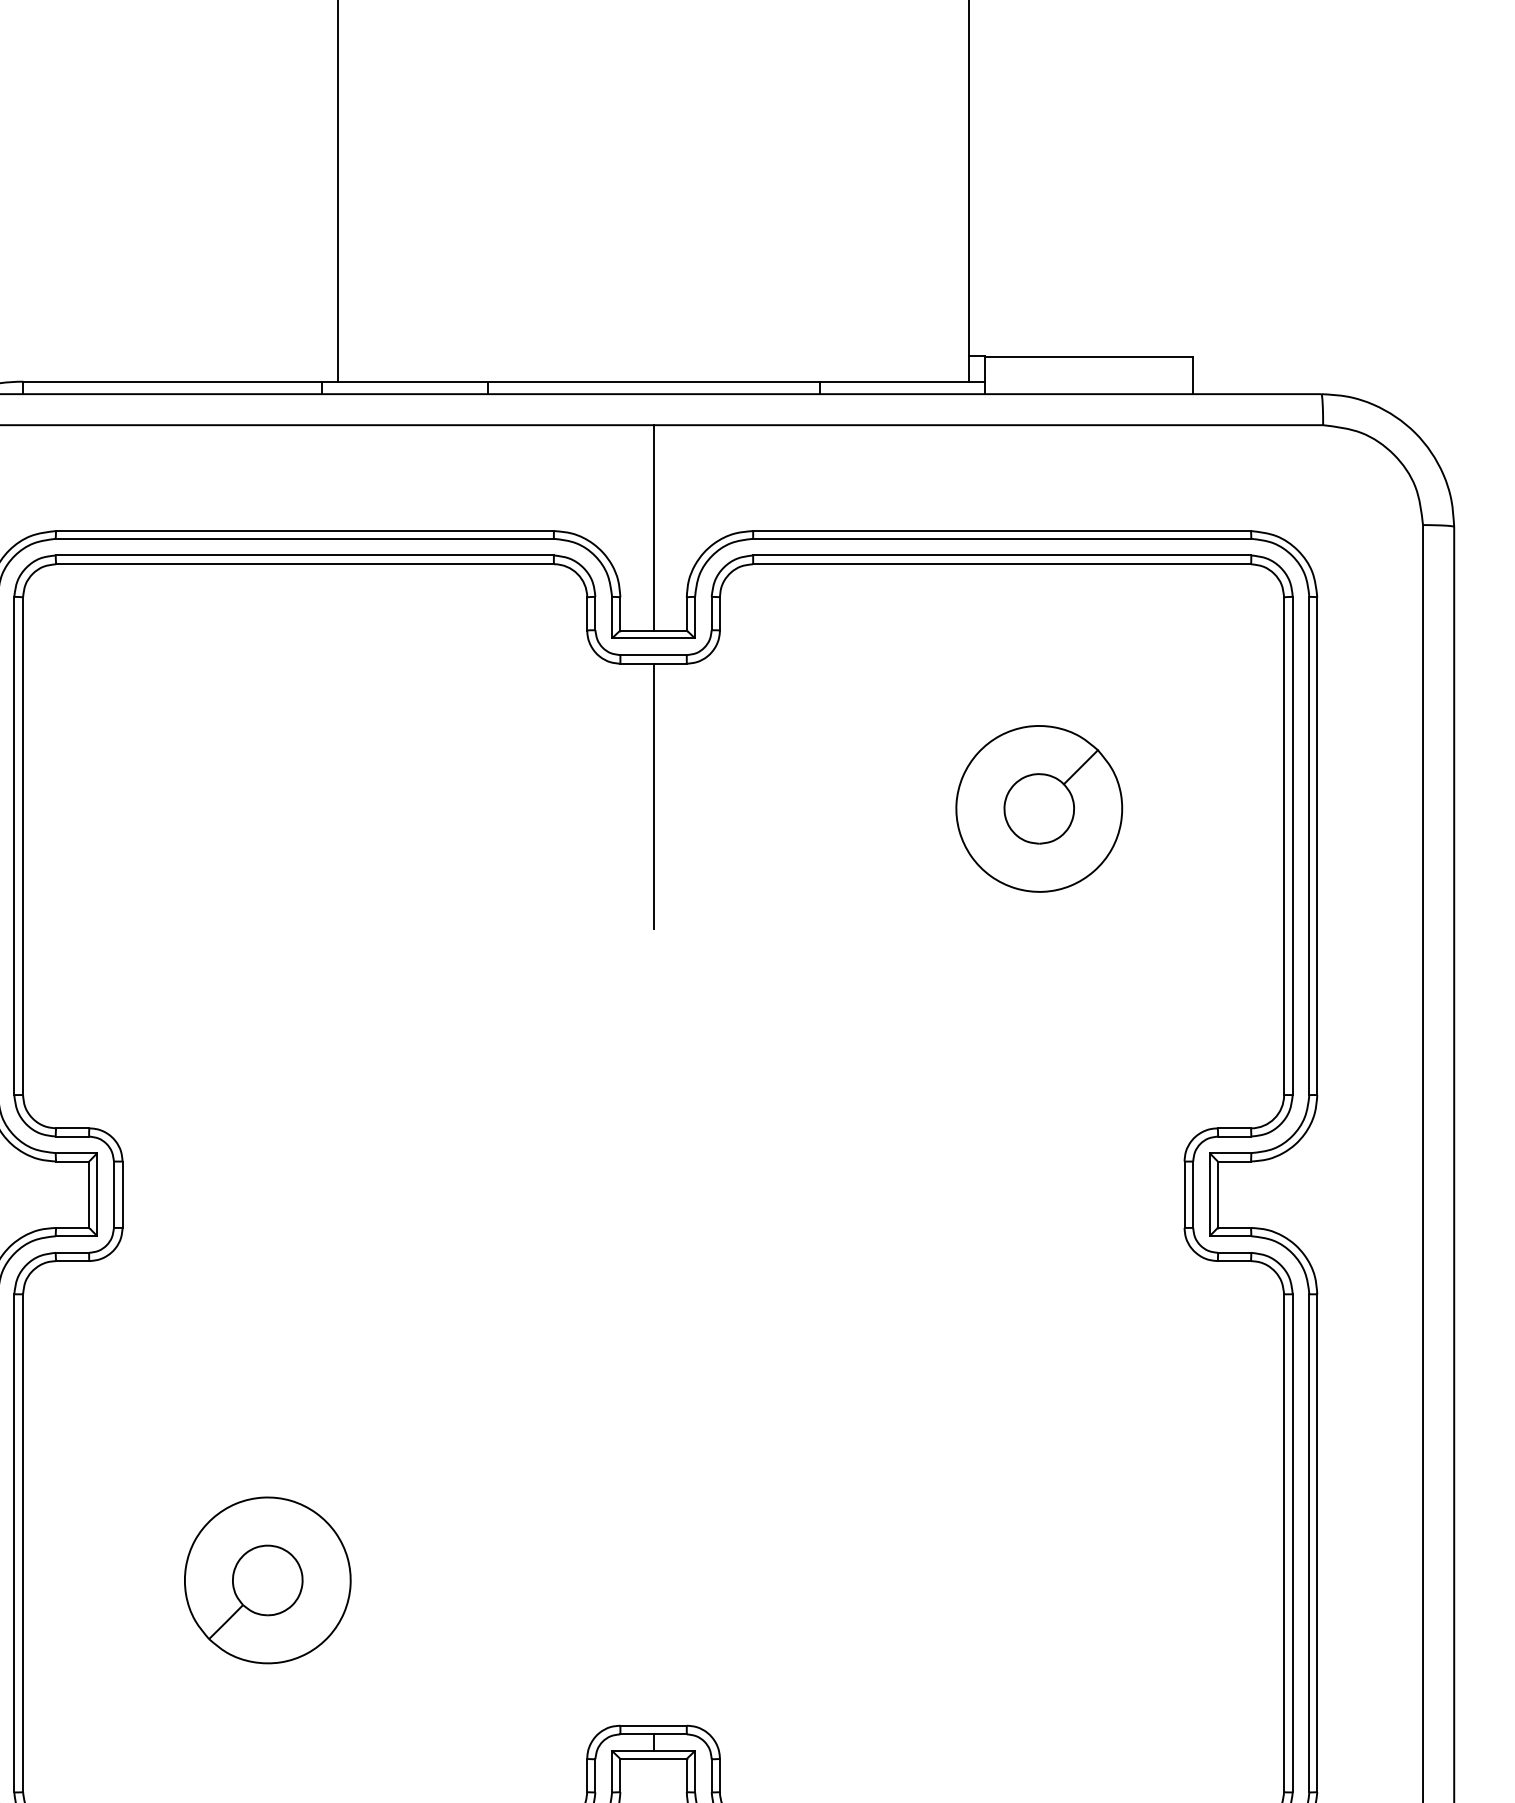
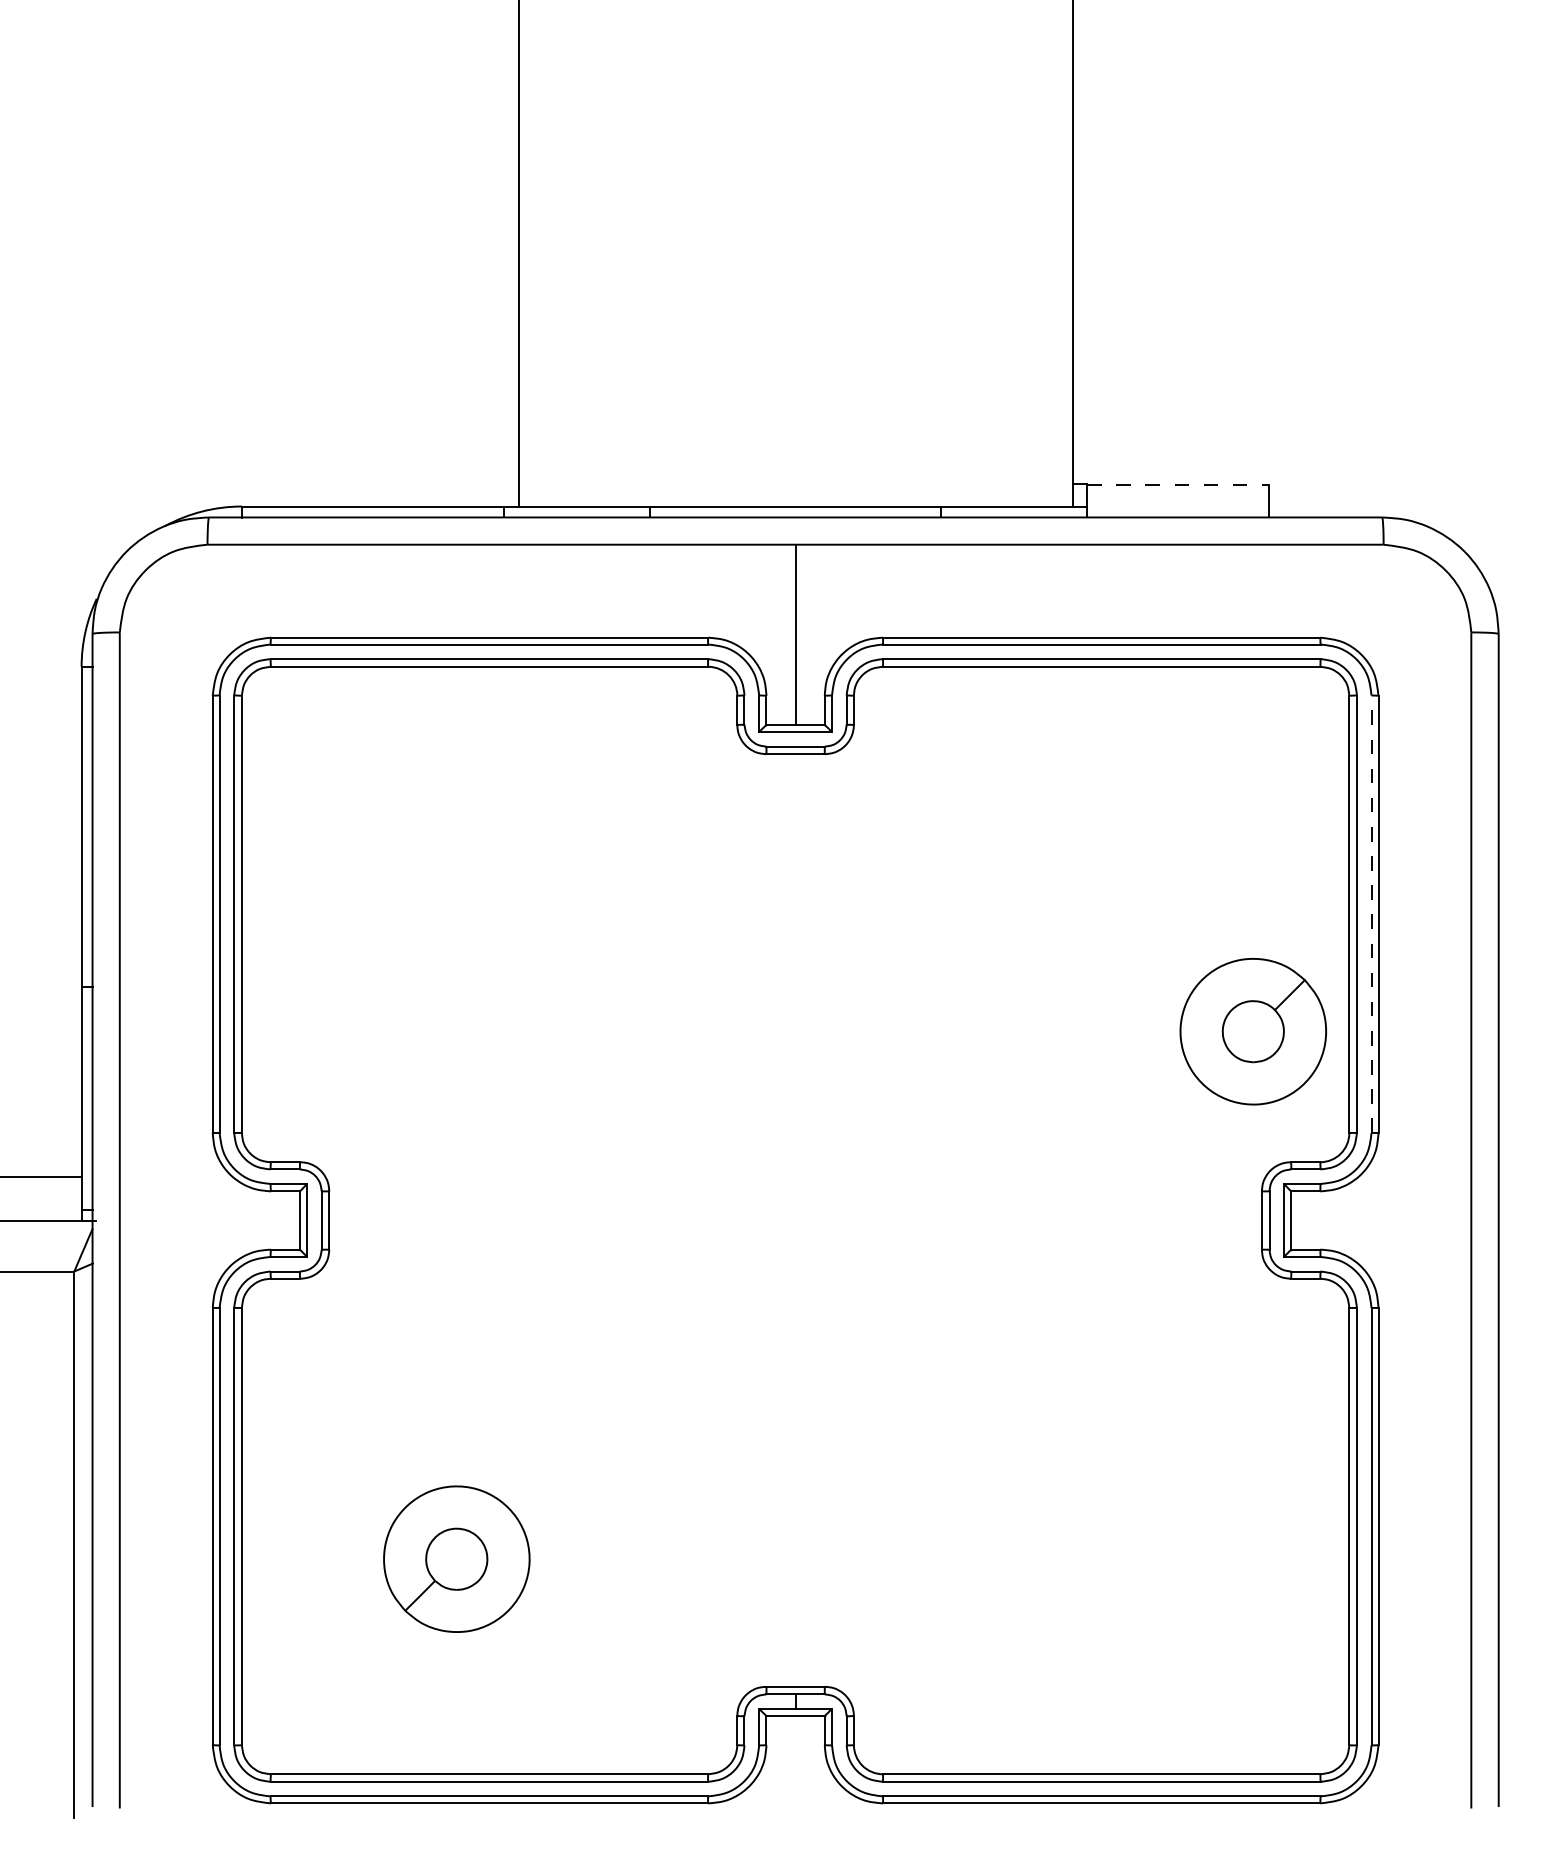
line: (1089, 356) -> (1178, 484), solid -> dashed
line: (653, 796) -> (795, 870), removed
part: (1038, 808) -> (1252, 1031), moved
line: (1309, 846) -> (1371, 914), solid -> dashed

